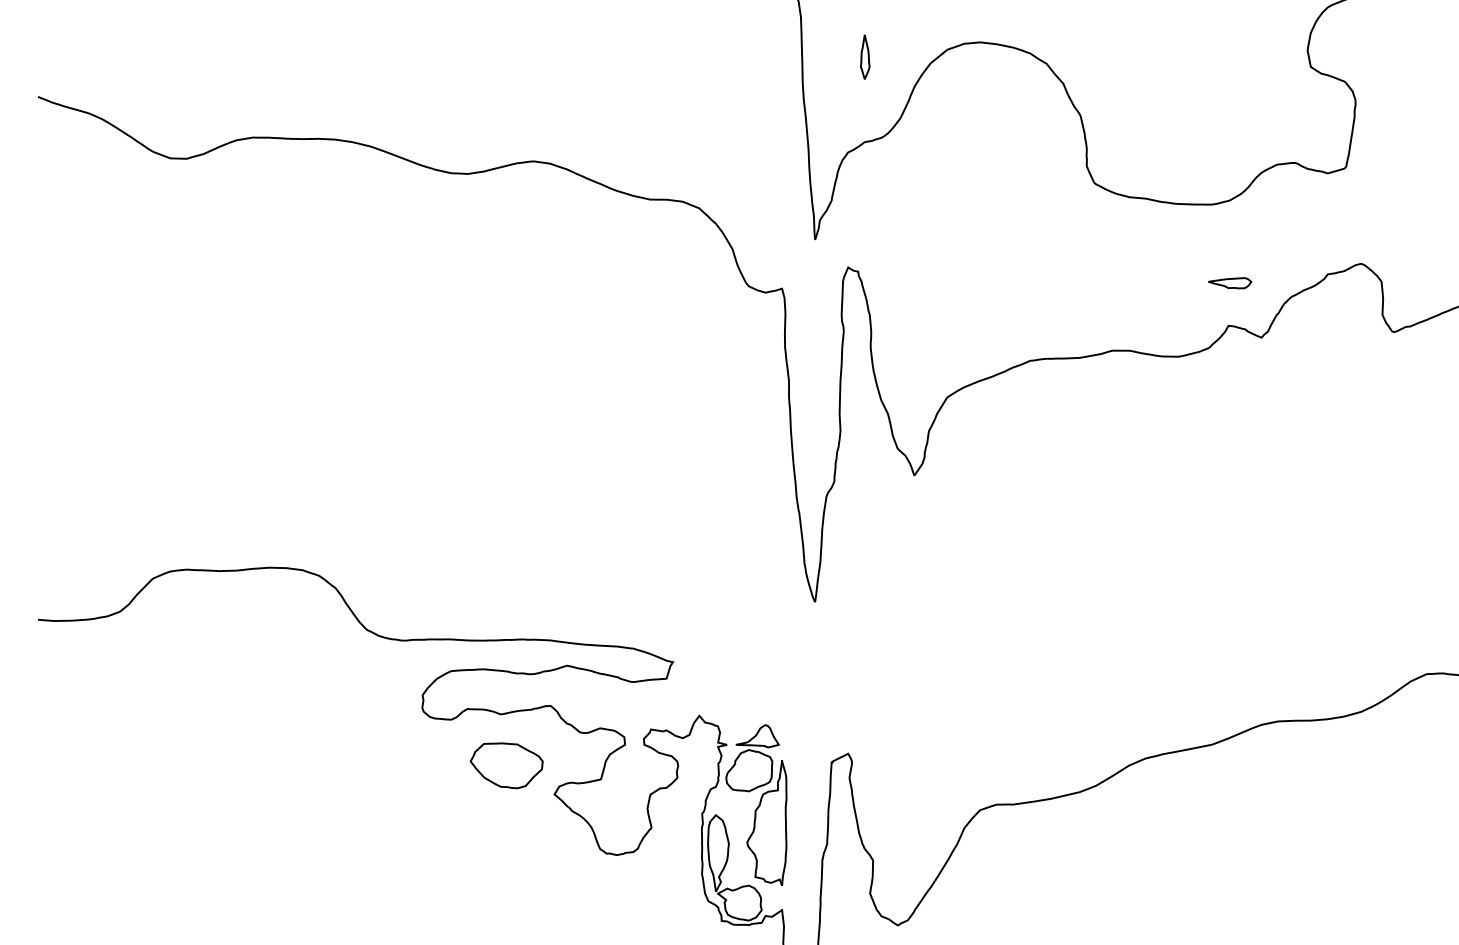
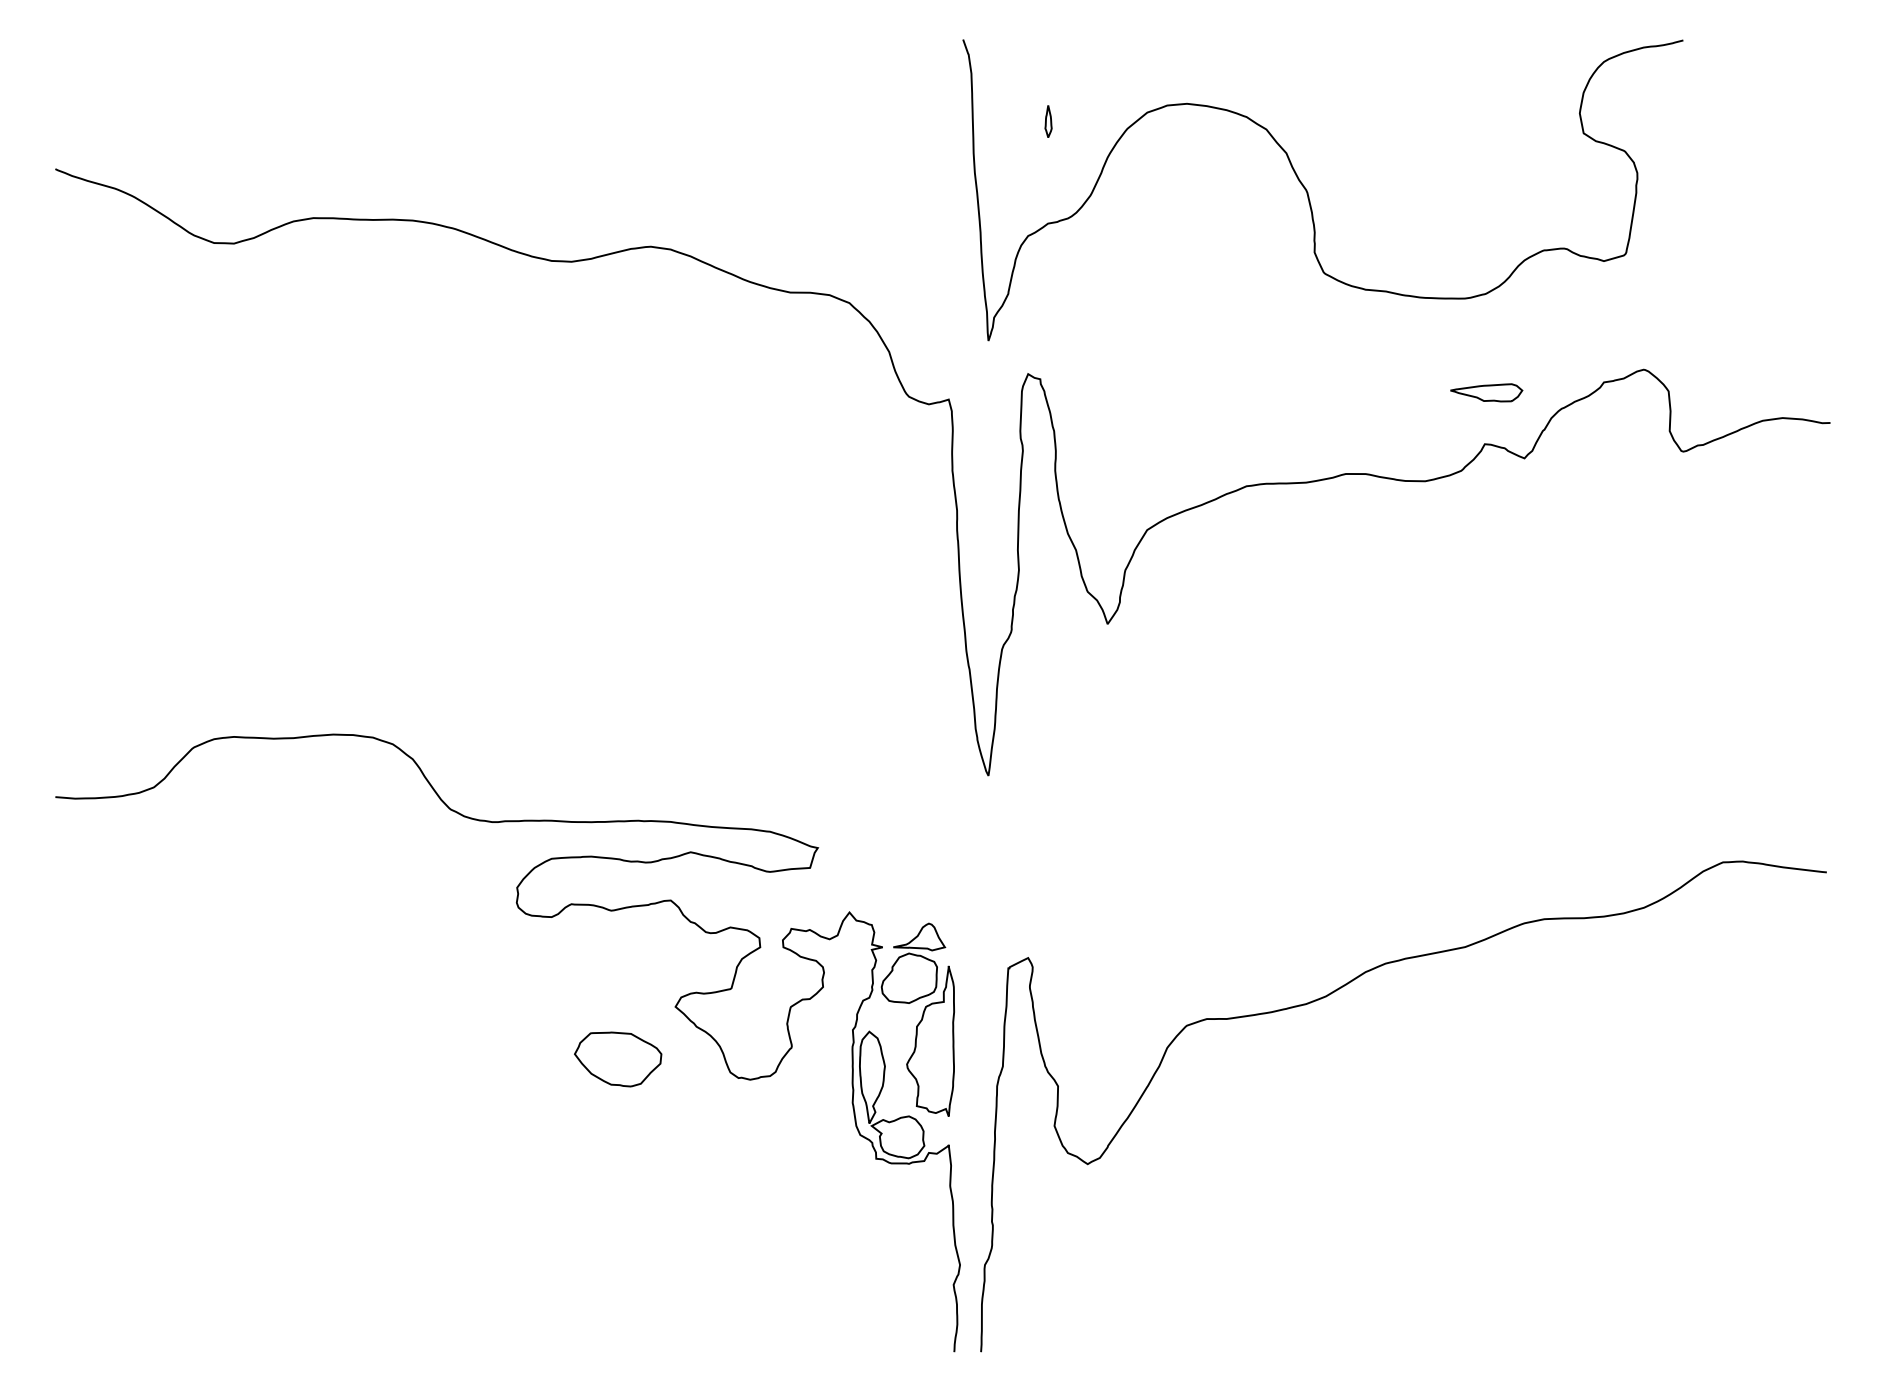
part: (865, 57) -> (1048, 121), size x0.6
part: (1229, 283) -> (1486, 393), size x1.4
part: (507, 765) -> (618, 1059), moved

